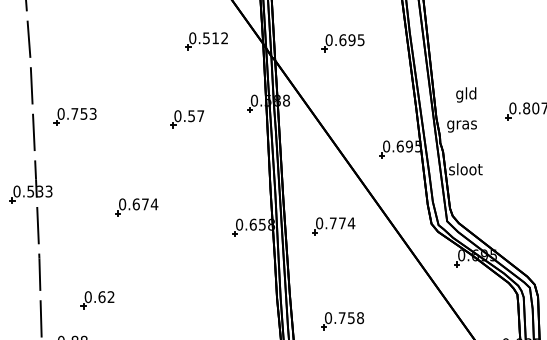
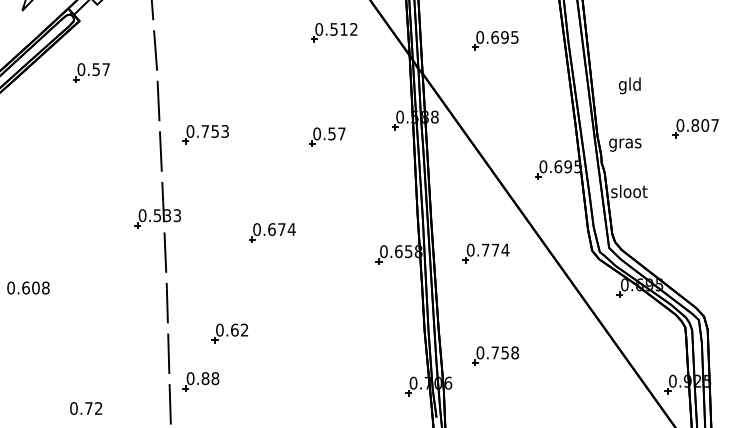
part: (206, 41) -> (334, 32), moved
part: (343, 42) -> (495, 40), moved
text: (465, 94) -> (629, 85), moved

